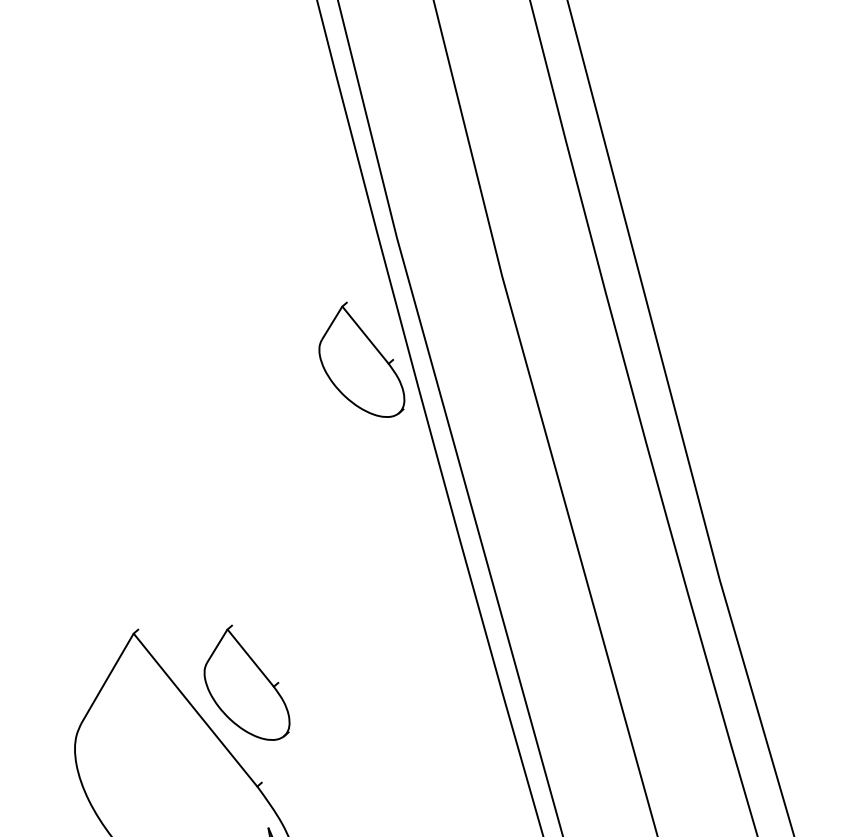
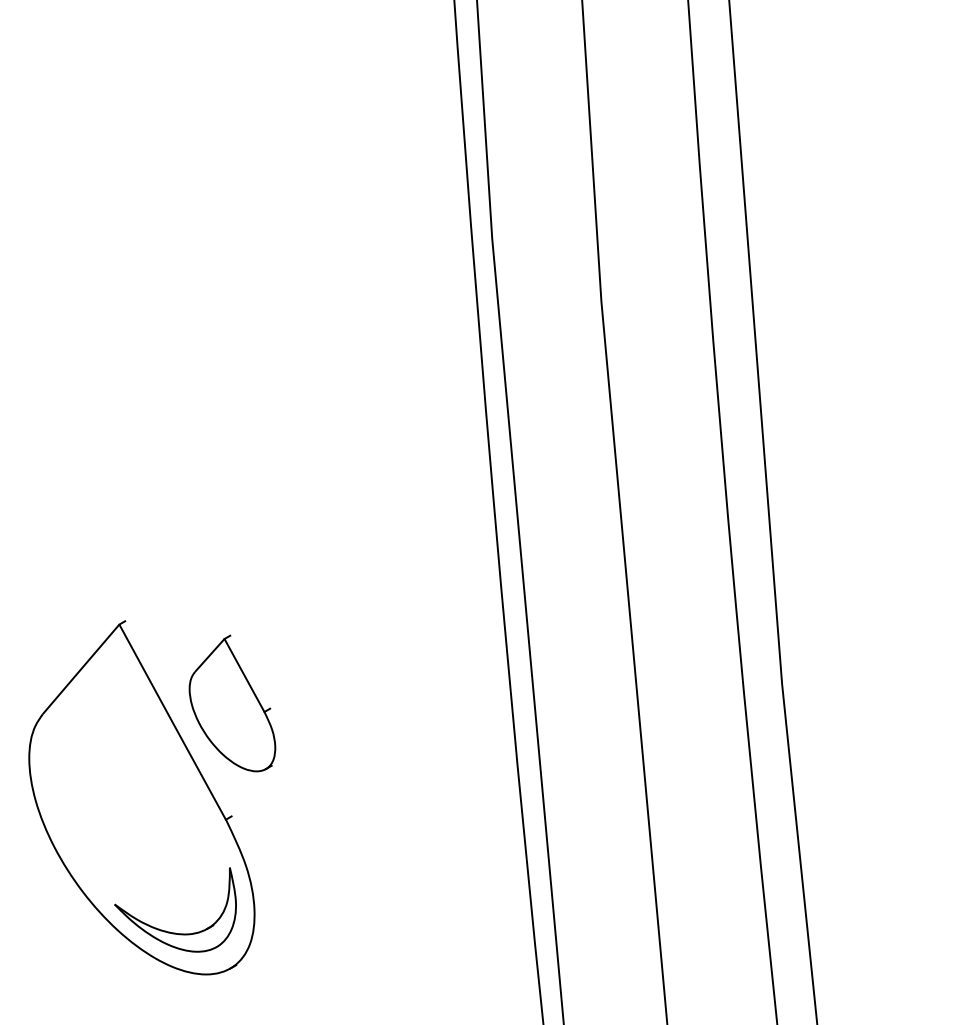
part: (359, 361) -> (425, 367), removed

